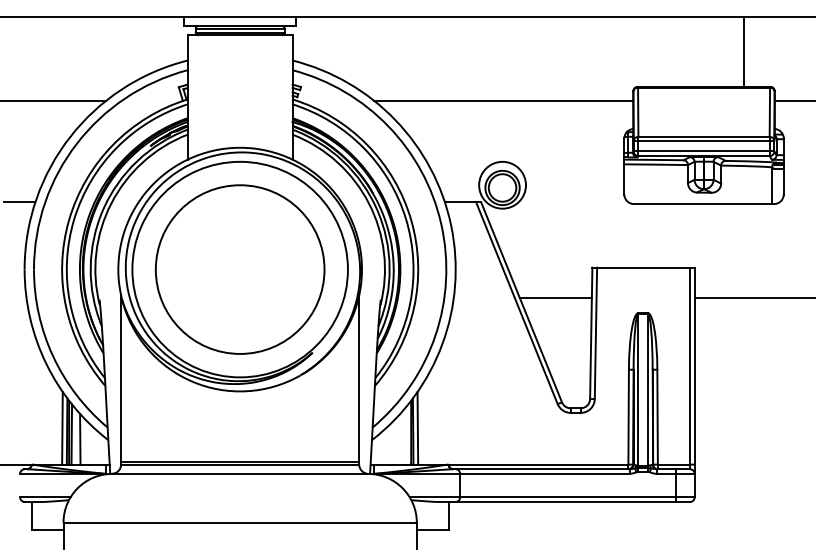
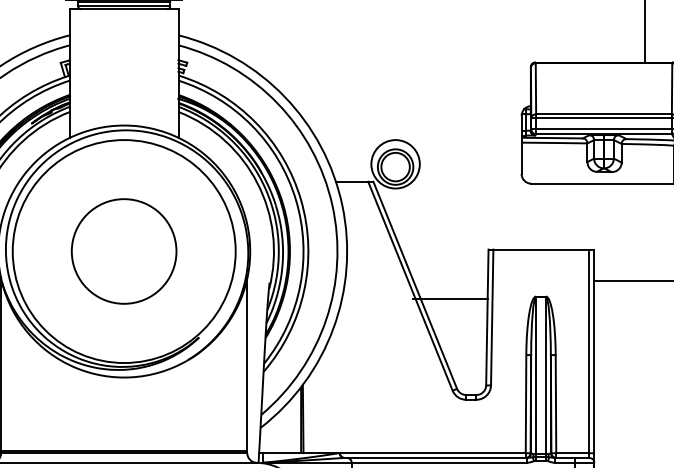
line: (503, 100) -> (396, 76), removed
circle: (239, 269) -> (123, 251), size x0.6
line: (555, 297) -> (450, 299), moved
line: (417, 428) -> (307, 415), removed

